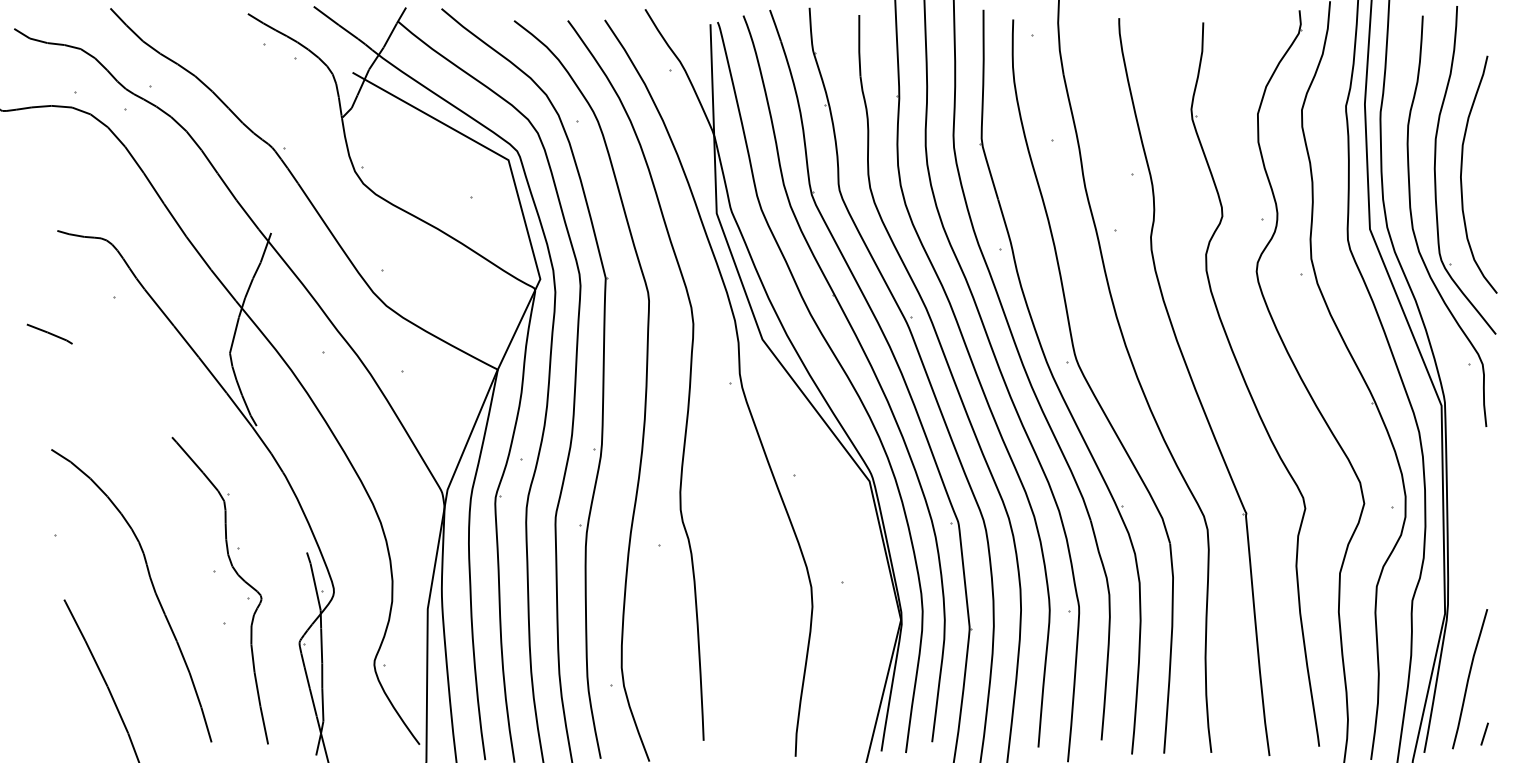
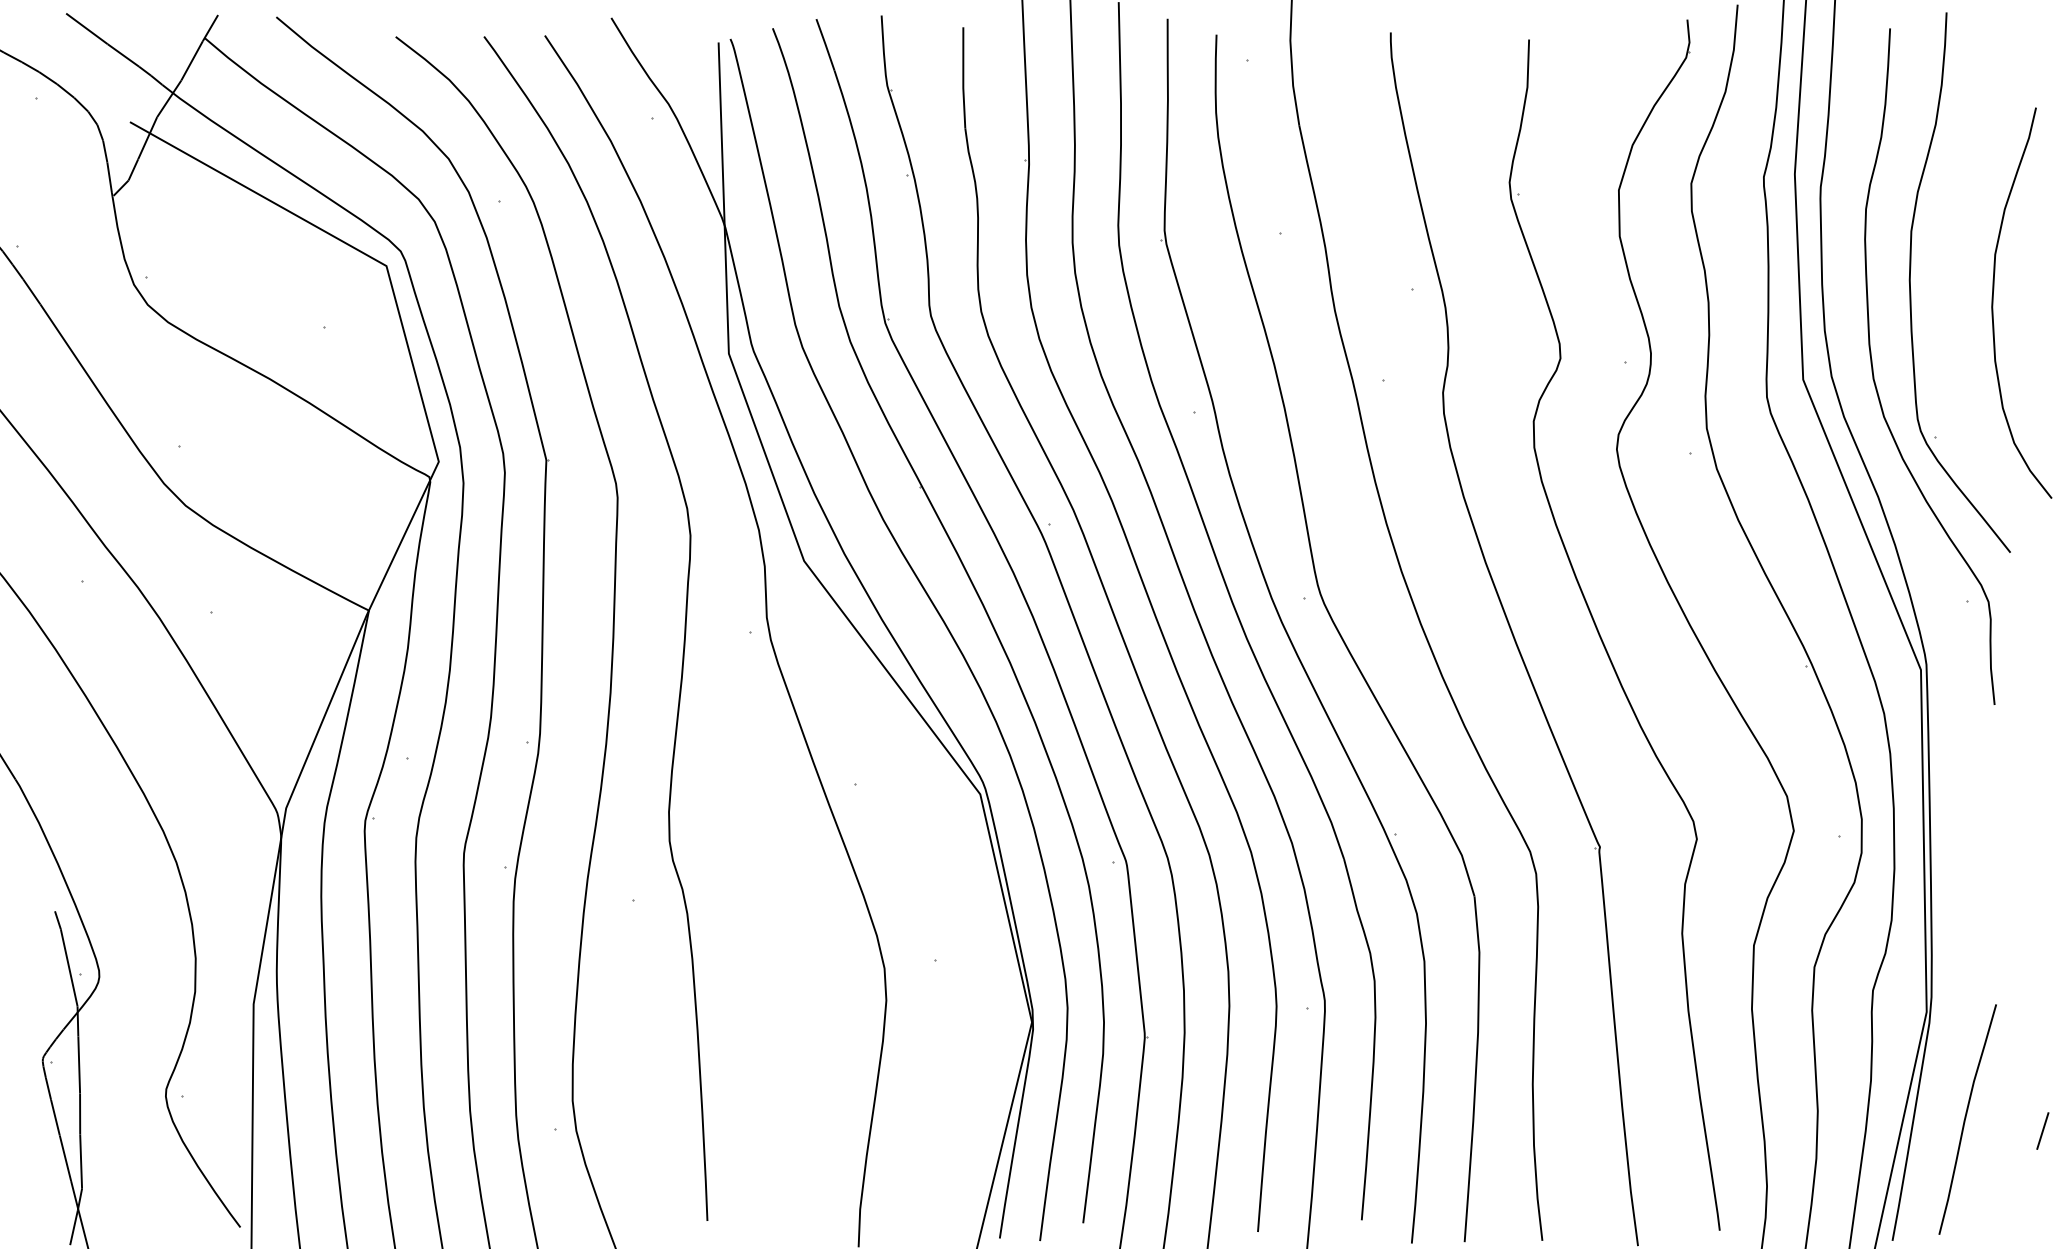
curve: (1462, 172) -> (1994, 299), moved
line: (1484, 733) -> (2042, 1130), moved

